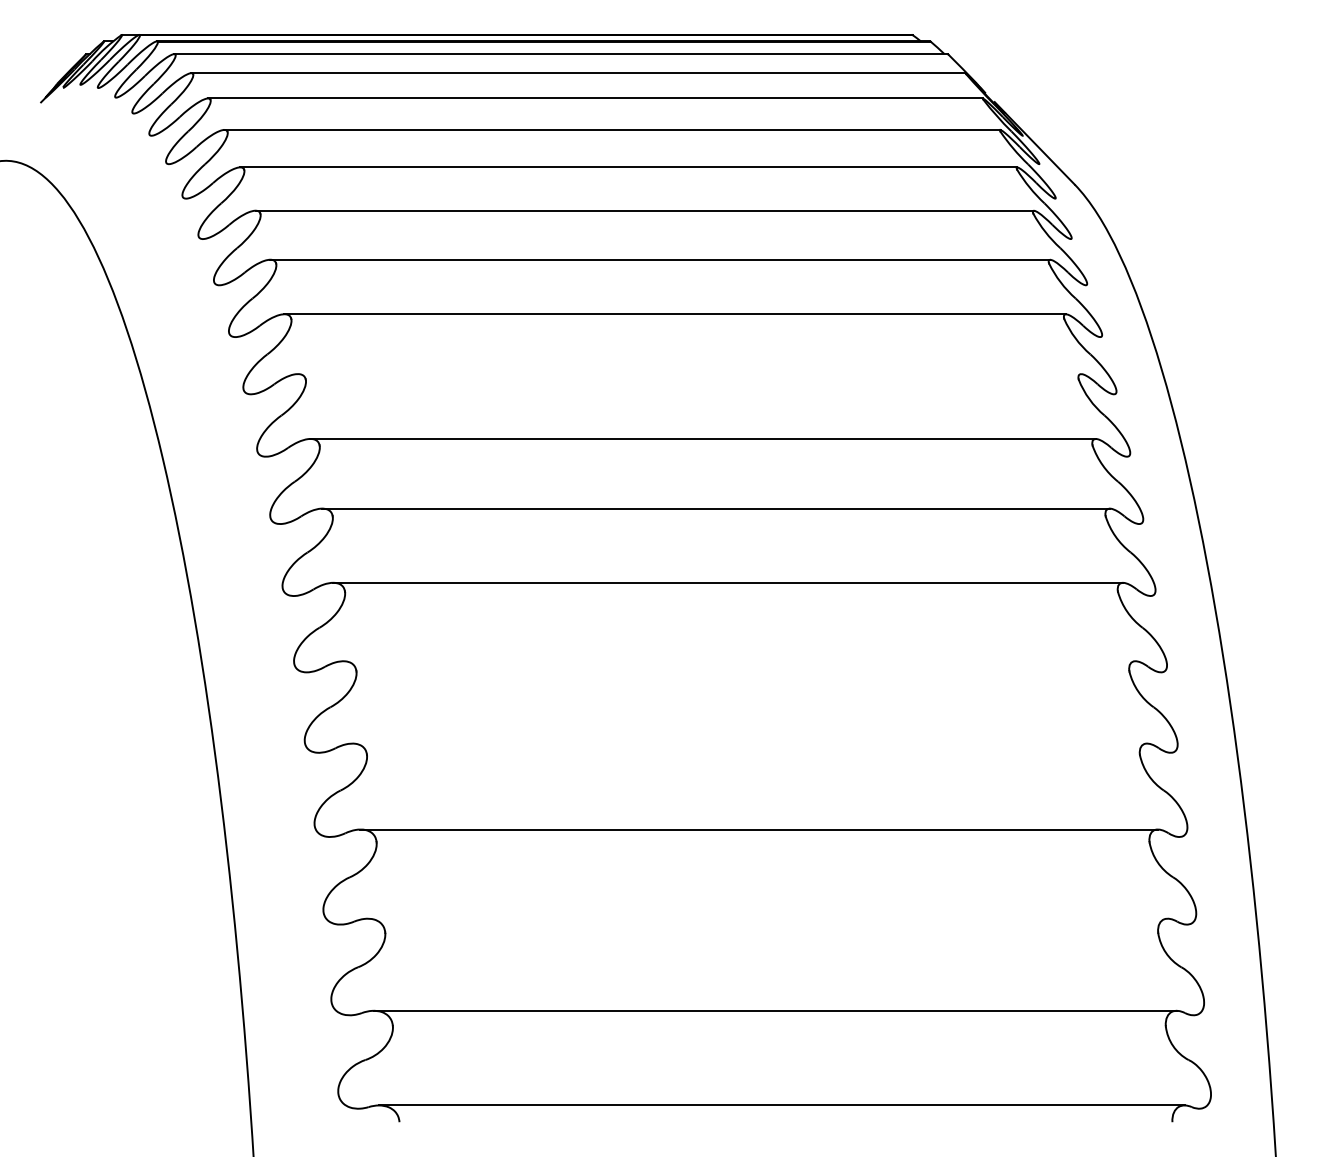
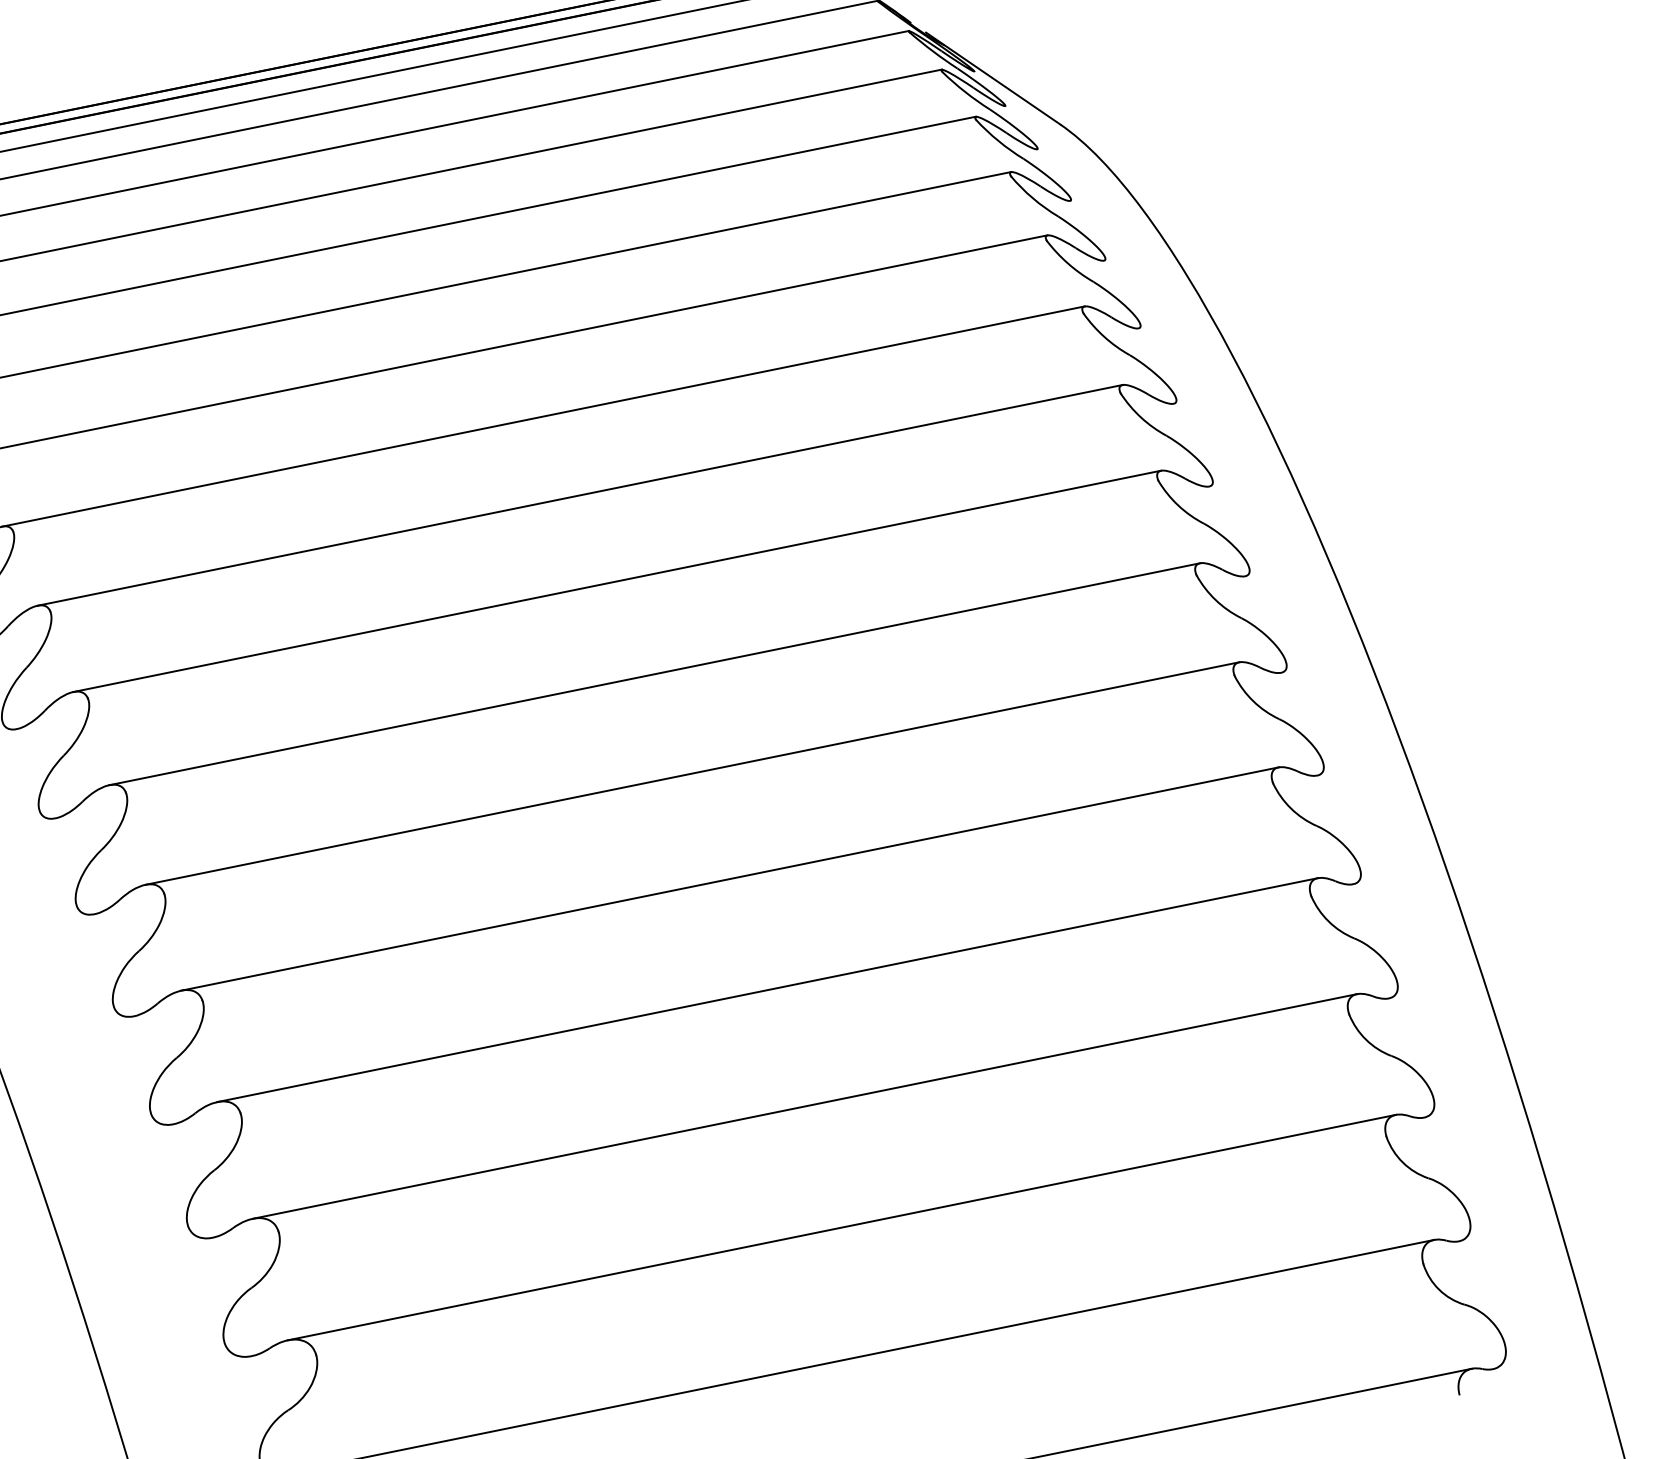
line: (689, 374) -> (580, 495), added
line: (739, 661) -> (730, 879), added
line: (749, 743) -> (767, 990), added
line: (767, 918) -> (841, 1227), added

